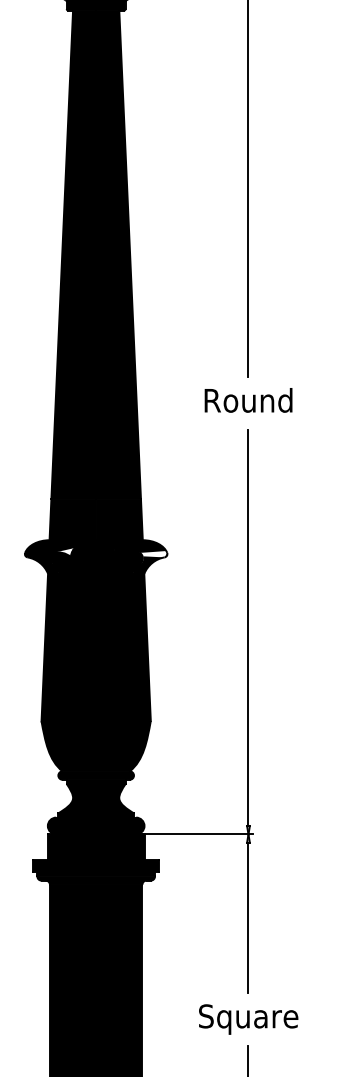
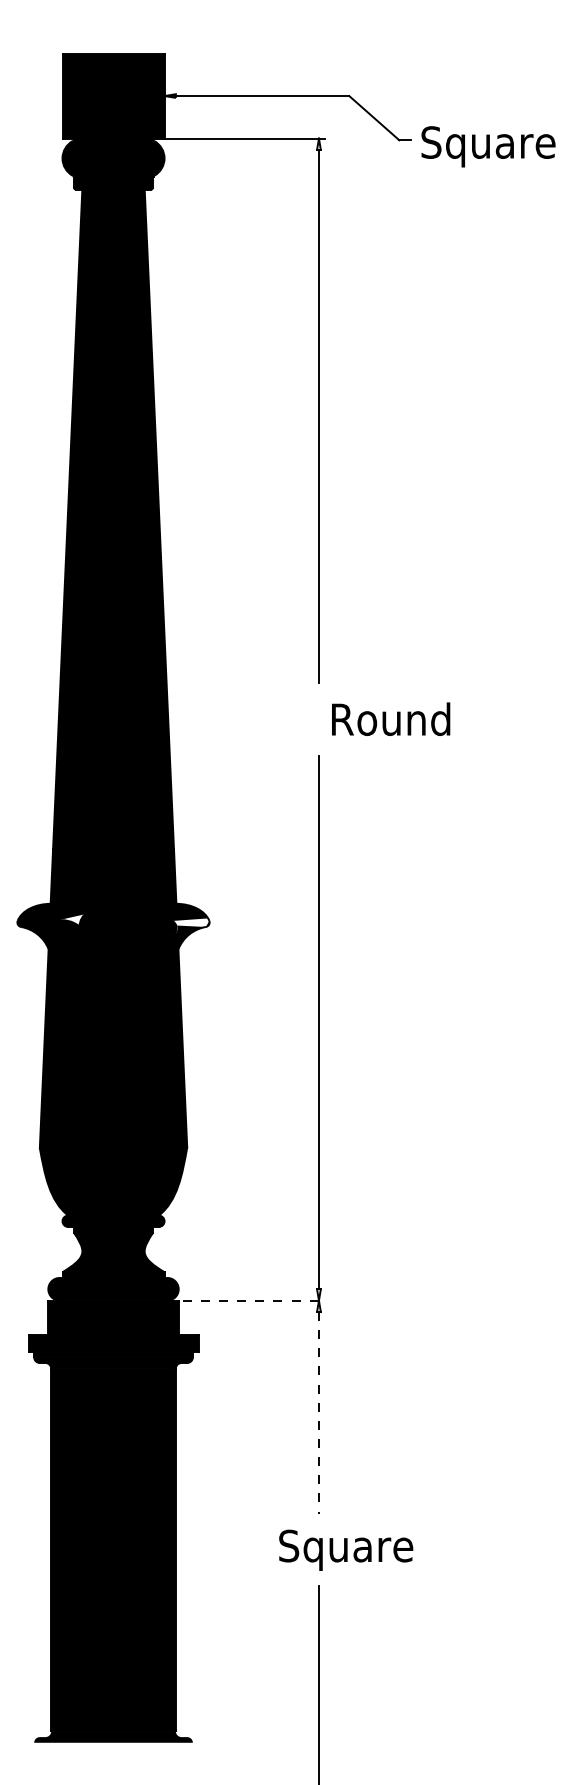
text: (248, 399) -> (391, 718), moved
line: (194, 834) -> (245, 1300), solid -> dashed
line: (248, 918) -> (318, 1413), solid -> dashed
text: (248, 1018) -> (346, 1549), moved

